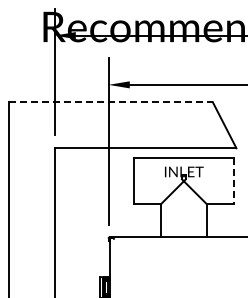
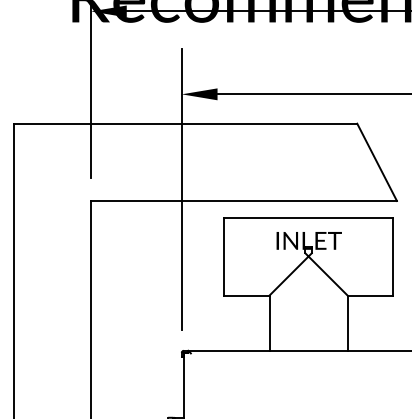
line: (111, 102) -> (186, 124), dashed -> solid
line: (234, 181) -> (393, 256), dashed -> solid

